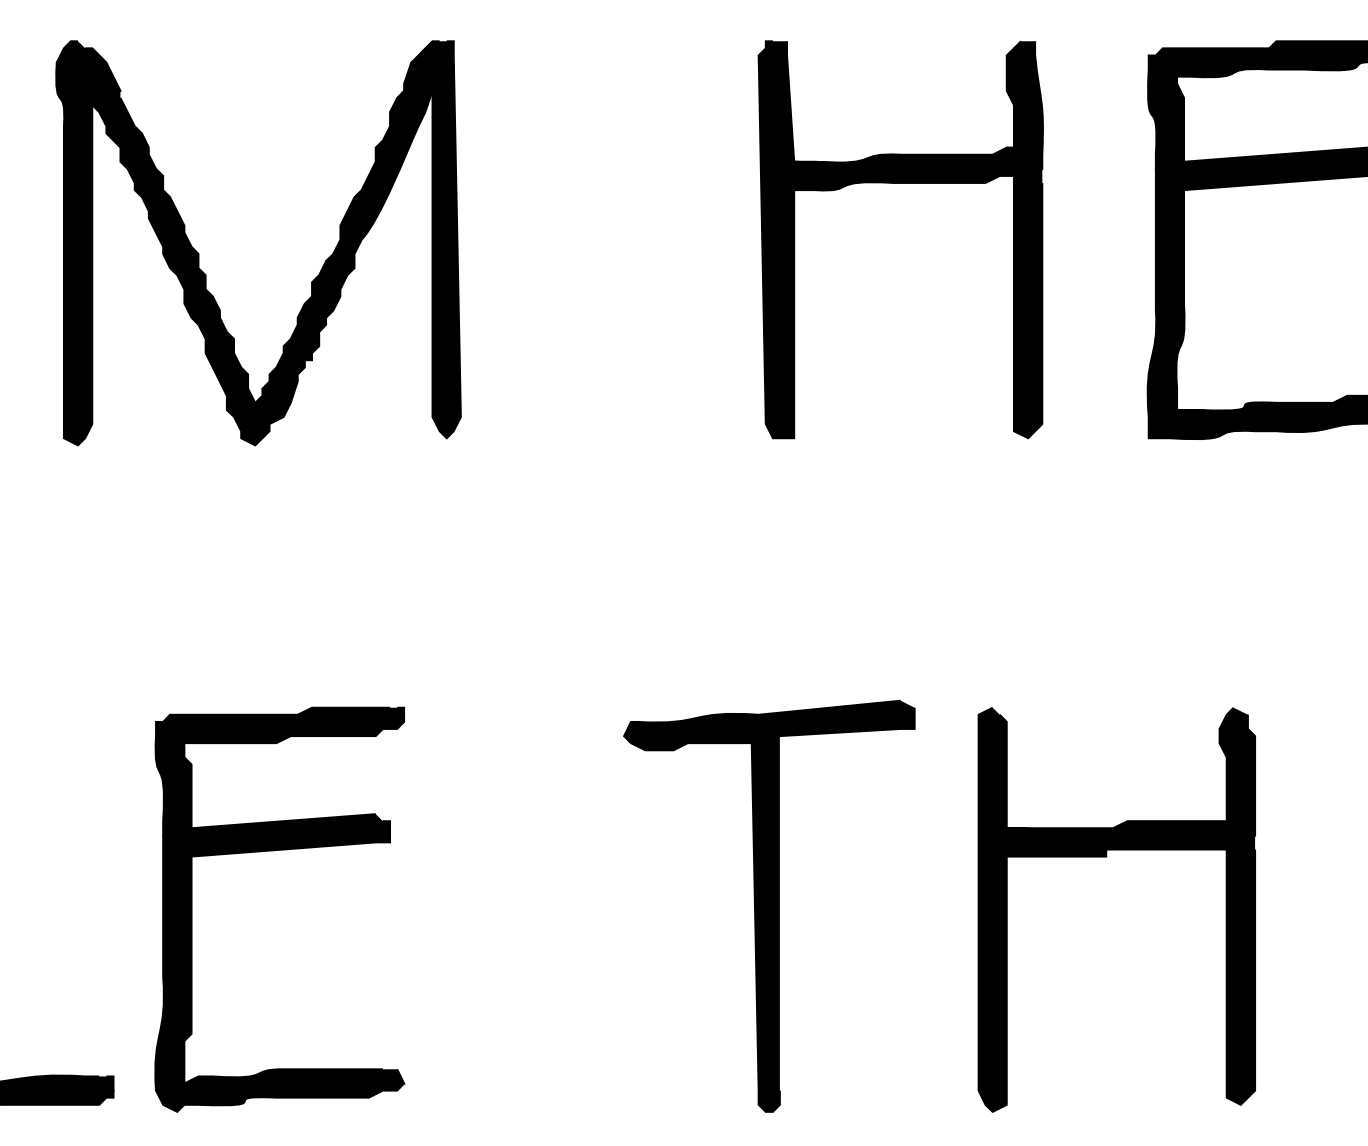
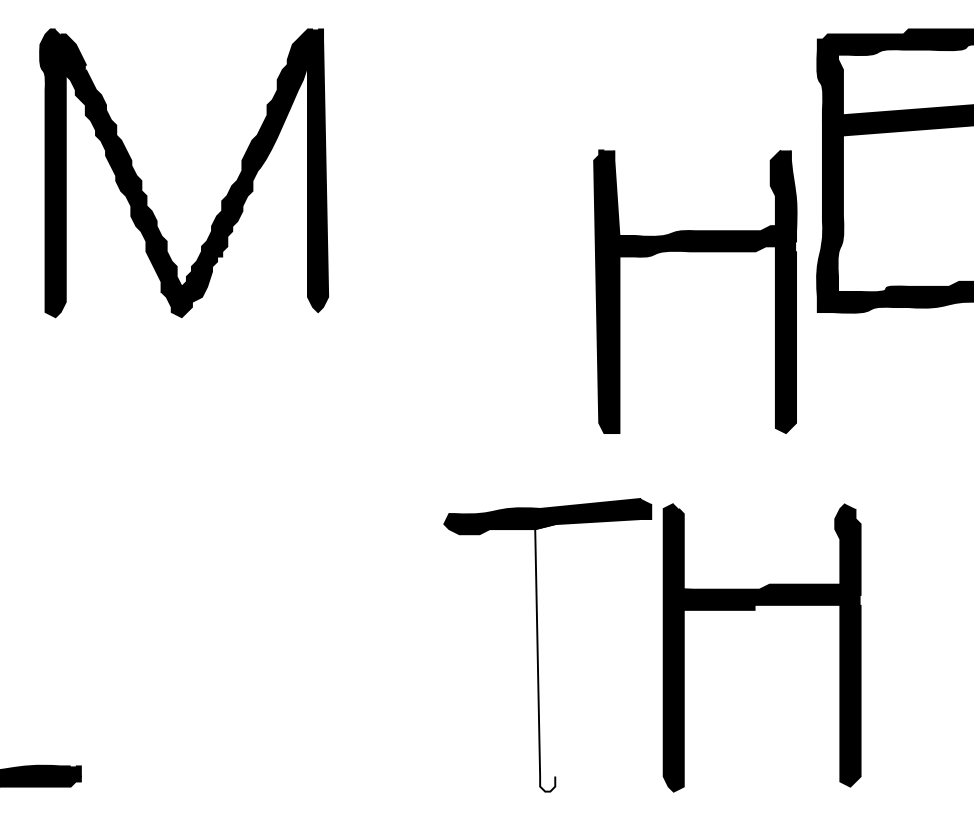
part: (901, 184) -> (695, 252), moved
part: (277, 851) -> (197, 606), removed
part: (1107, 857) -> (755, 610), moved
fill: (766, 923) -> (545, 657), removed

